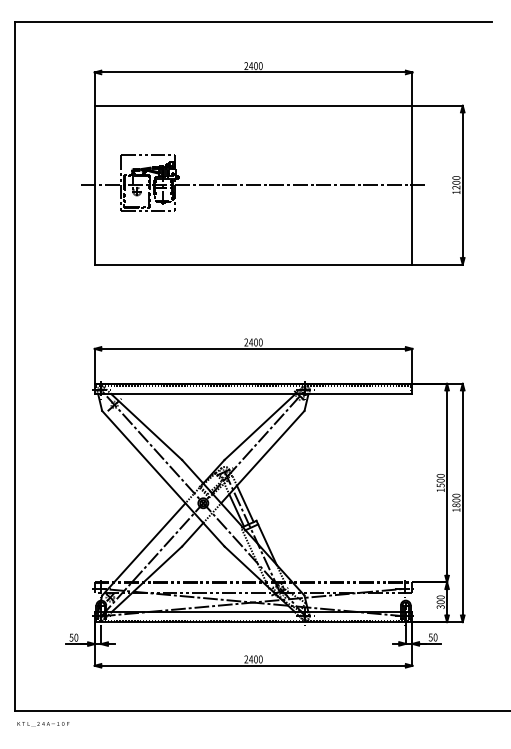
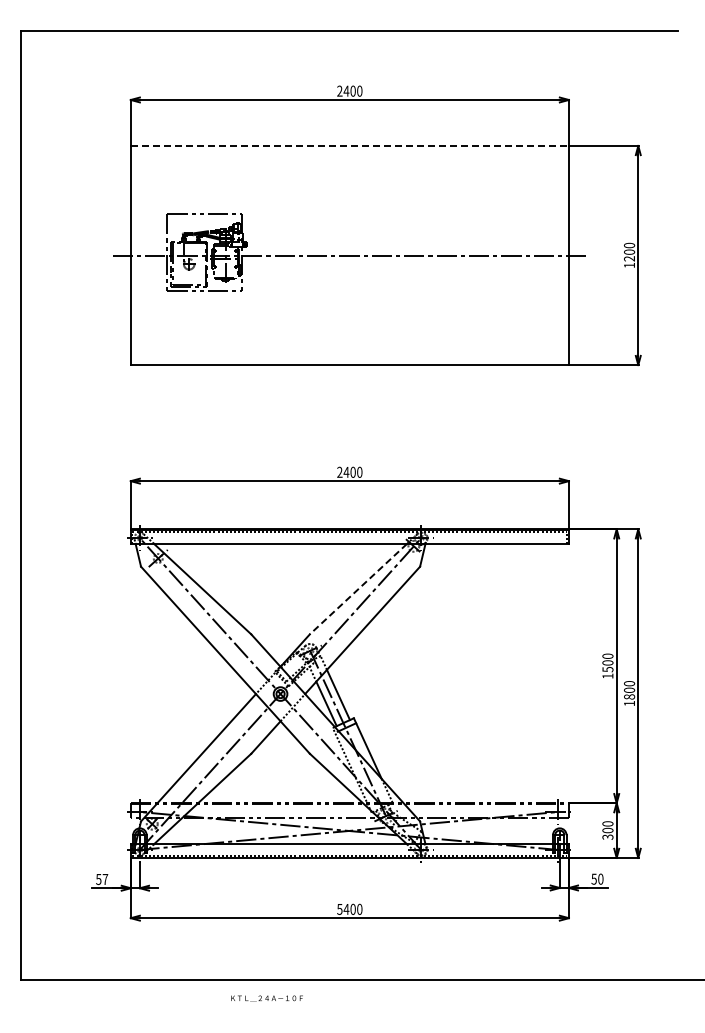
line: (254, 105) -> (350, 145), solid -> dashed
line: (259, 427) -> (358, 589), solid -> dashed
text: (76, 637) -> (105, 879), 50 -> 57
text: (246, 658) -> (339, 908), 2400 -> 5400
text: (43, 724) -> (266, 998), moved

